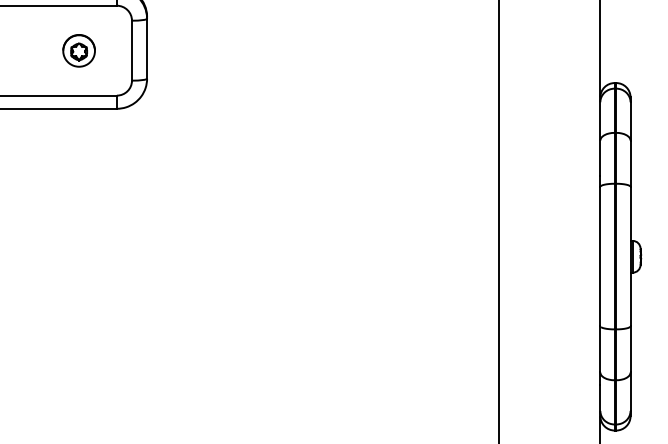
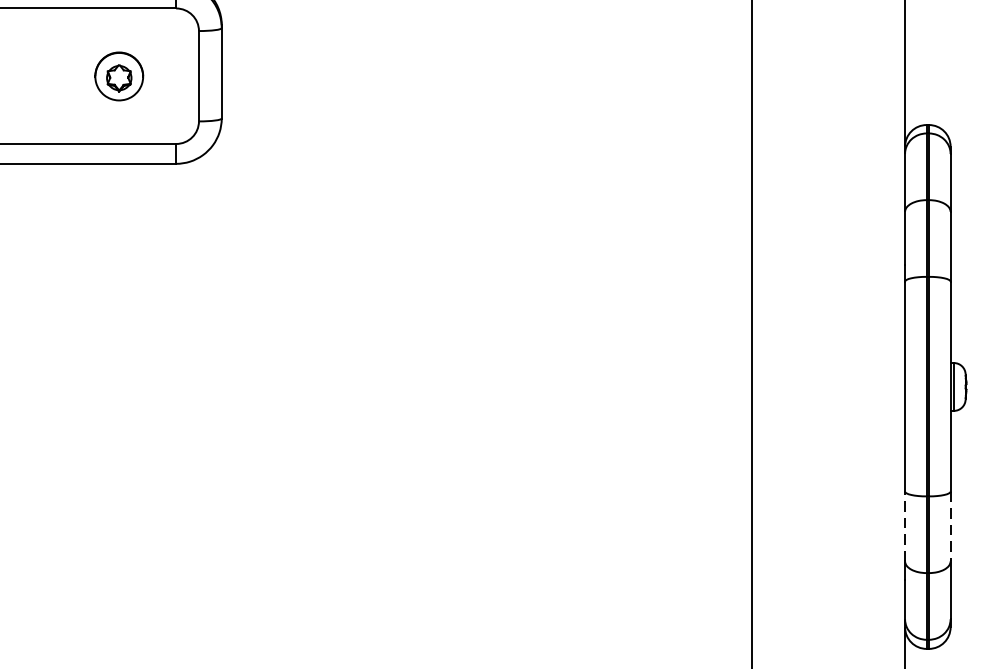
line: (600, 348) -> (905, 525), solid -> dashed
line: (630, 349) -> (950, 526), solid -> dashed

